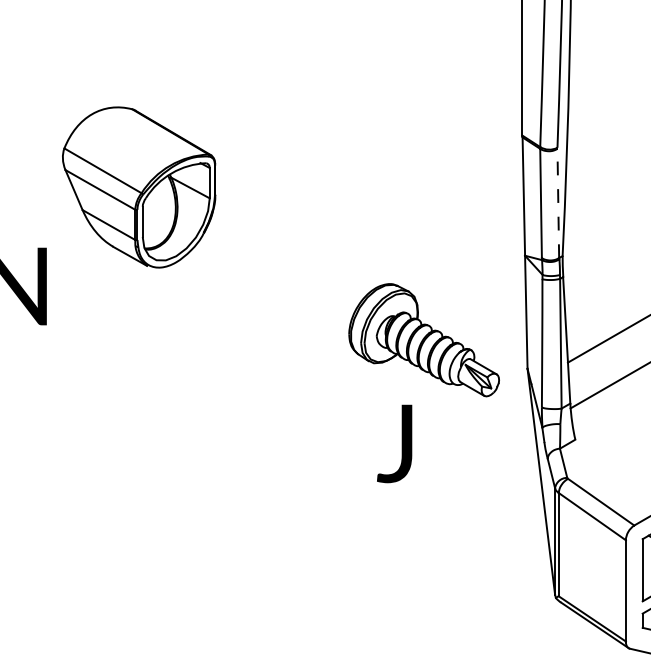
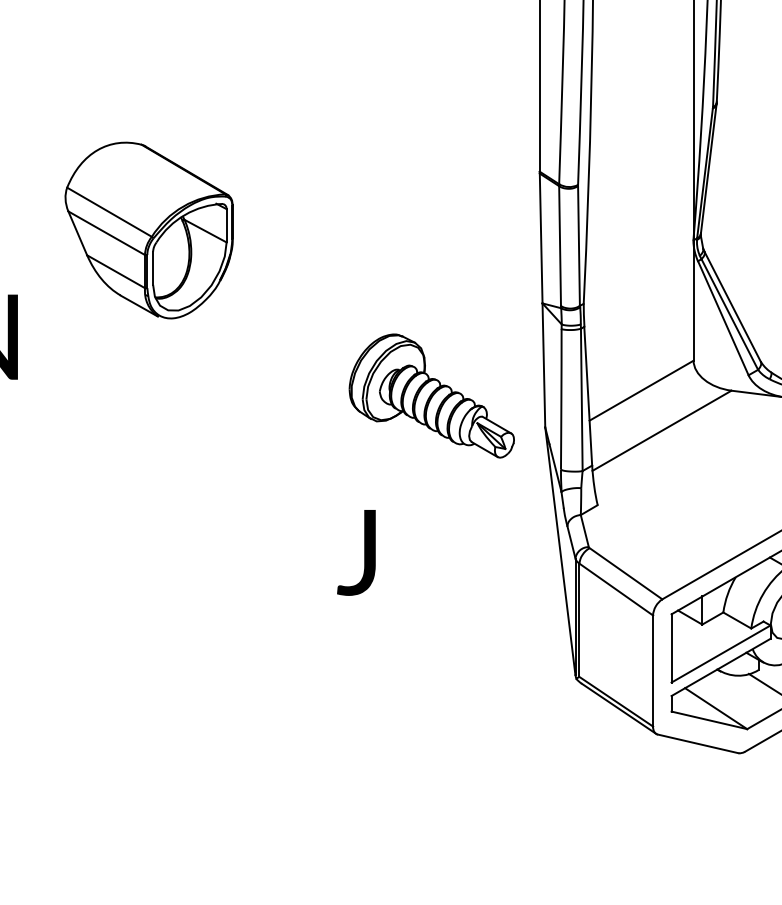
part: (138, 187) -> (148, 230), moved
line: (557, 203) -> (578, 246), dashed -> solid
text: (394, 443) -> (356, 552), moved

